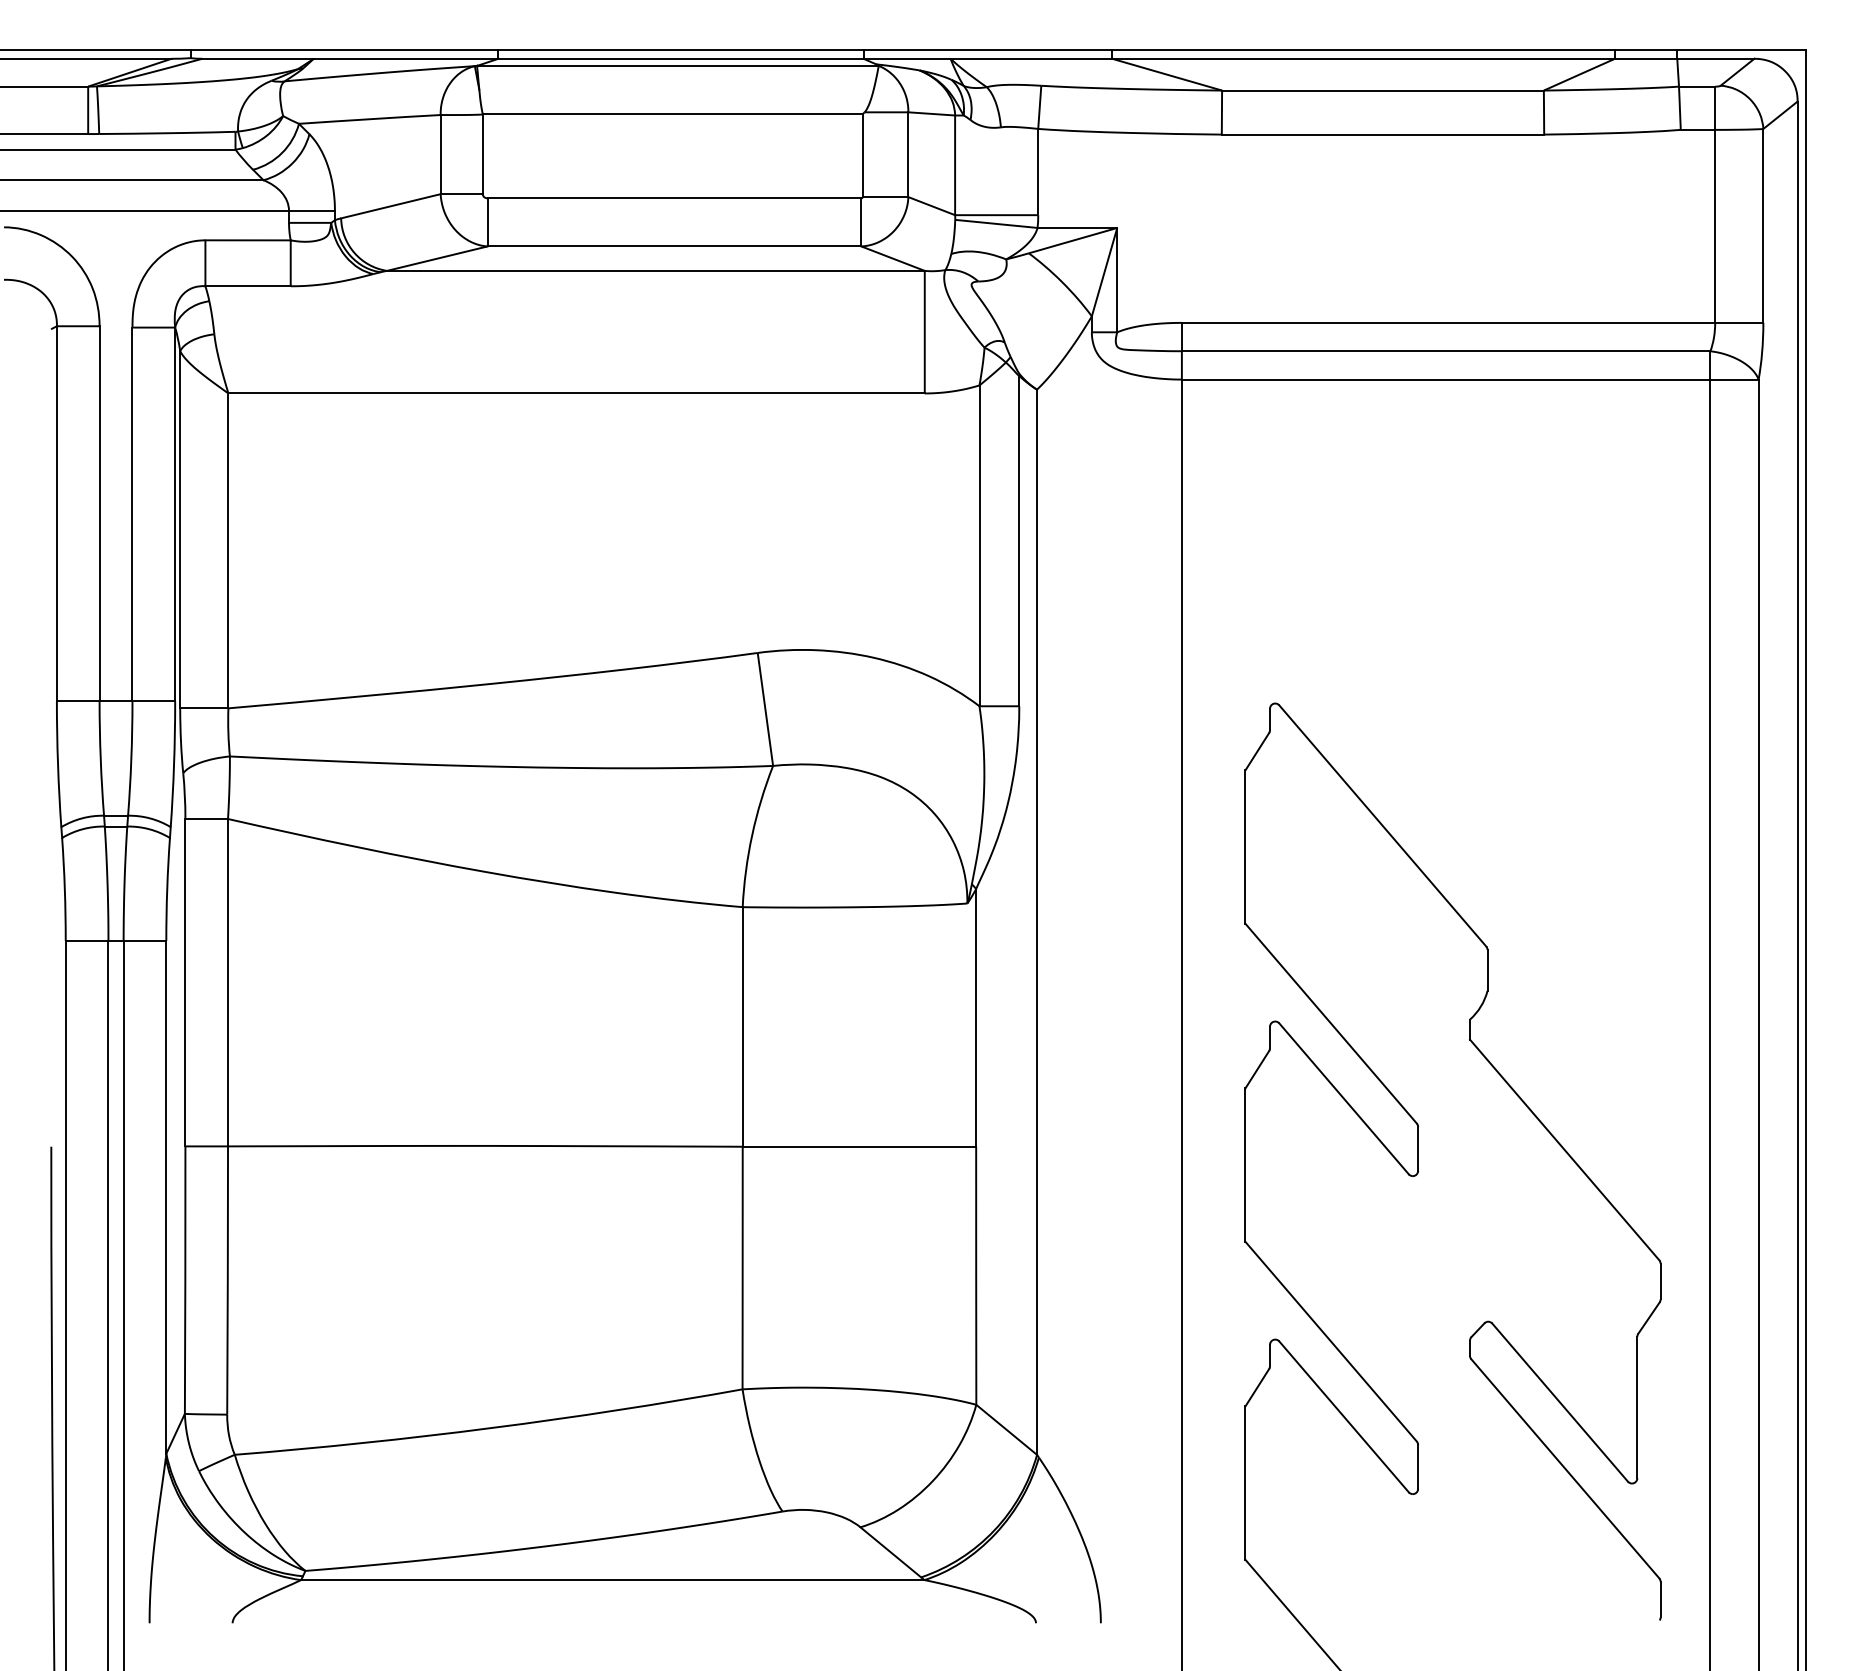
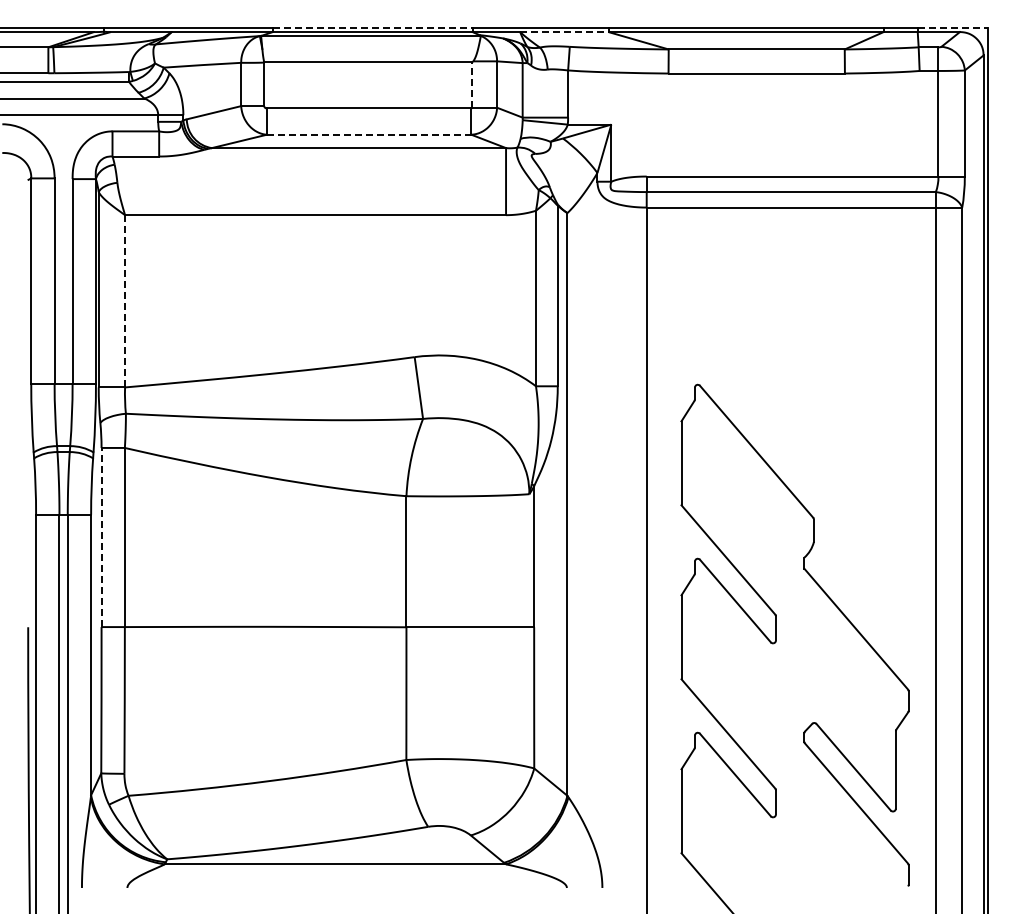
line: (680, 50) -> (372, 27), solid -> dashed
line: (1742, 50) -> (953, 27), solid -> dashed
line: (1031, 59) -> (564, 32), solid -> dashed
line: (863, 156) -> (472, 85), solid -> dashed
line: (675, 246) -> (369, 134), solid -> dashed
line: (229, 549) -> (125, 300), solid -> dashed
line: (185, 982) -> (101, 537), solid -> dashed

